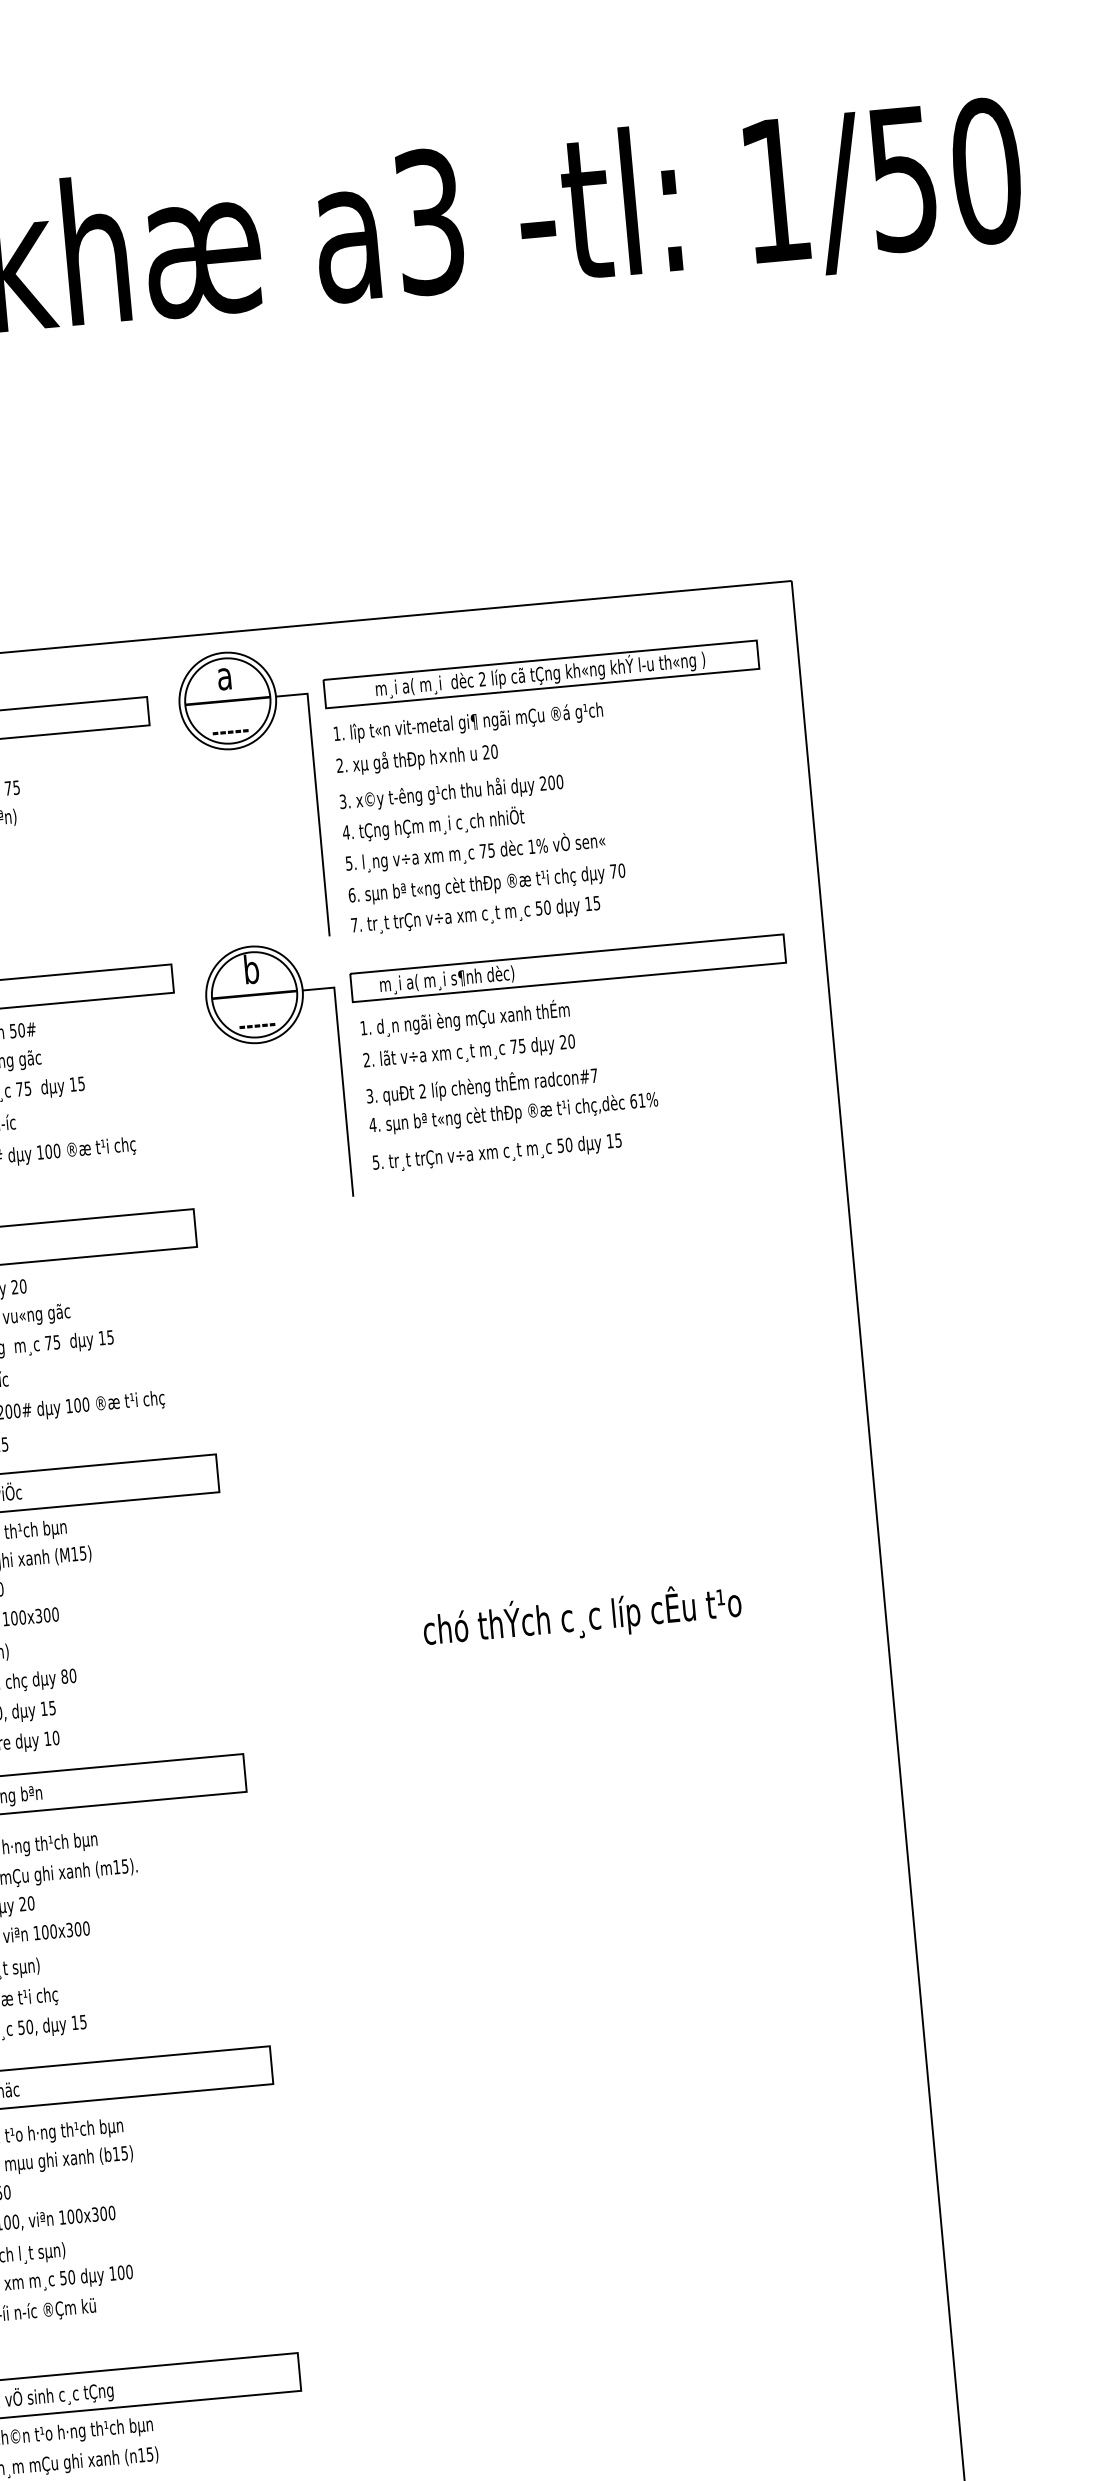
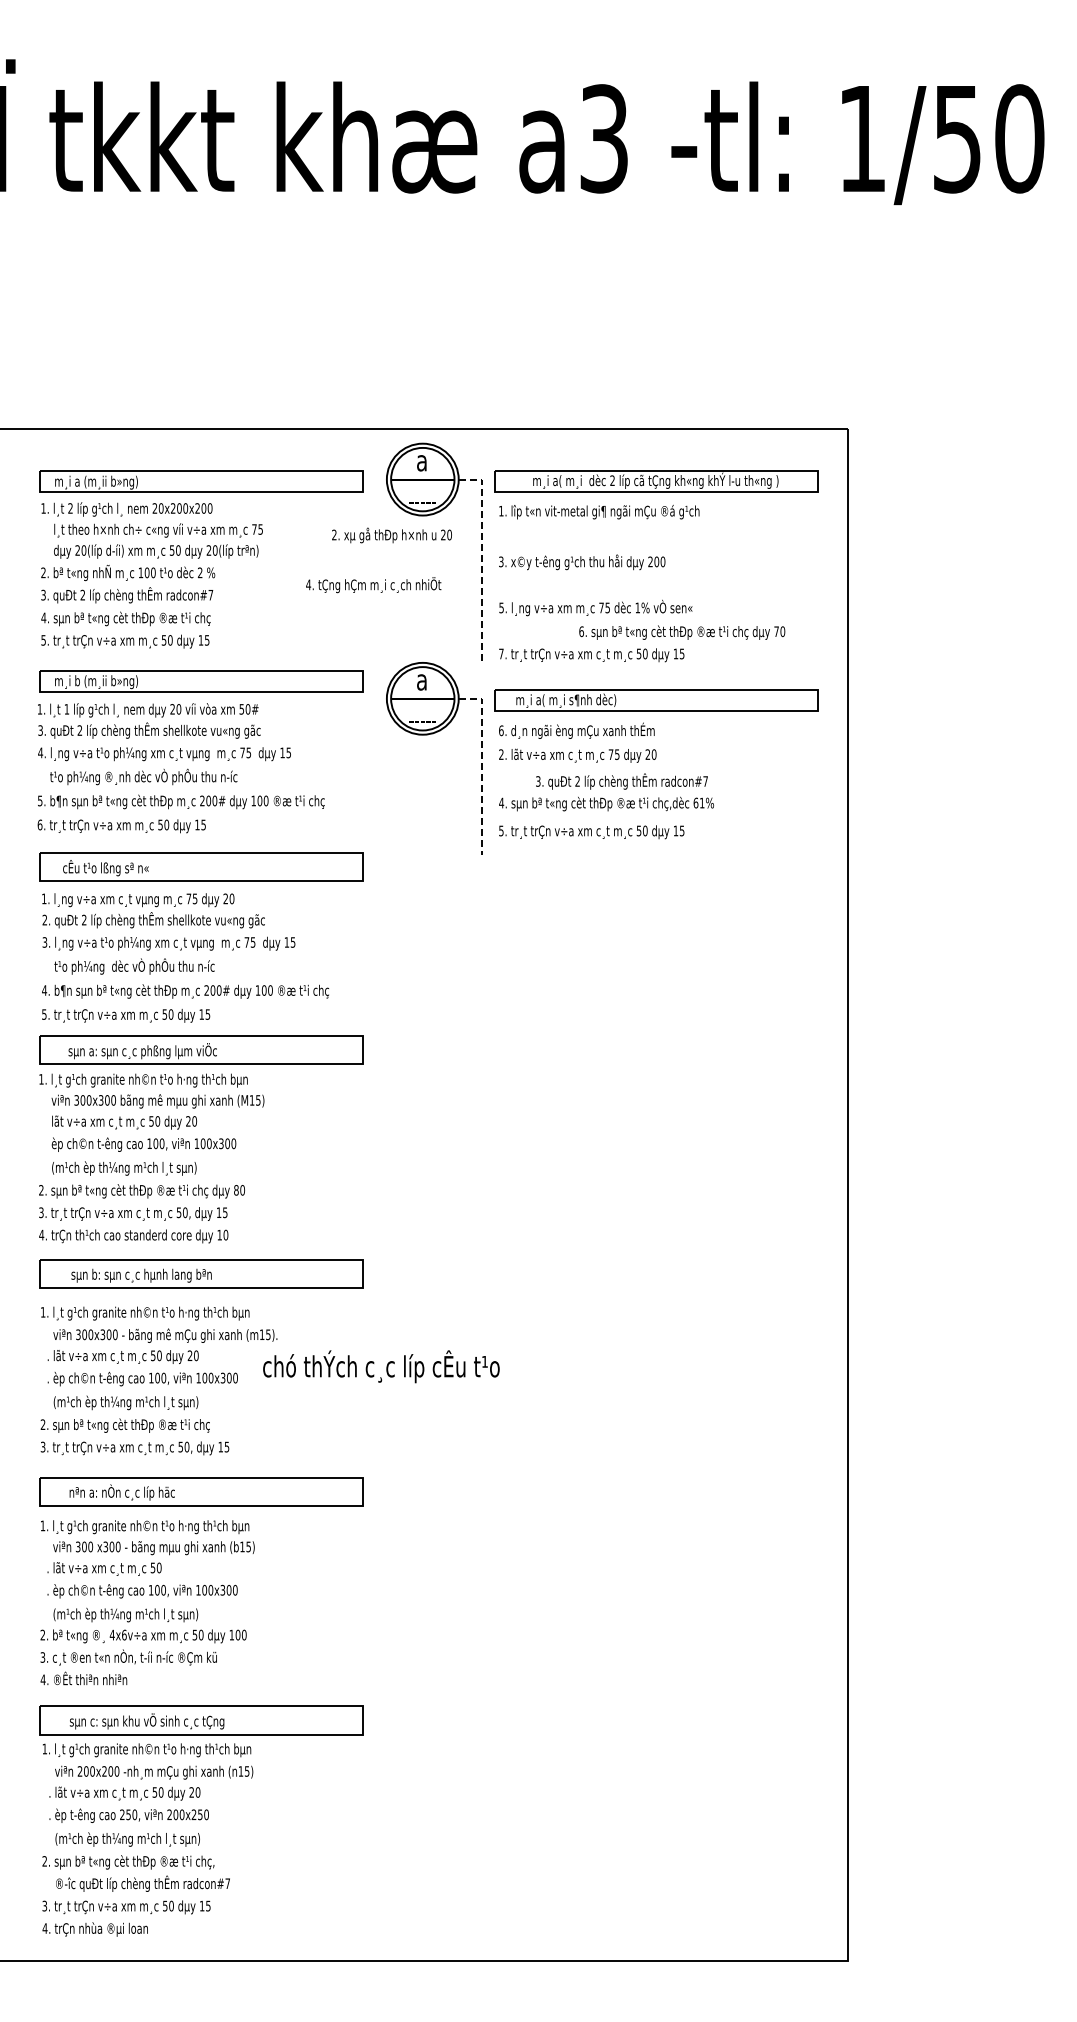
text: (416, 759) -> (391, 535), moved
line: (317, 798) -> (482, 557), solid -> dashed
text: (433, 825) -> (373, 585), moved
text: (487, 884) -> (682, 632), moved
text: (251, 969) -> (422, 679), b -> a
text: (363, 1027) -> (501, 730), 1. -> 6.
line: (342, 1075) -> (482, 764), solid -> dashed
text: (481, 1086) -> (621, 781), moved
text: (582, 1616) -> (381, 1366), moved

